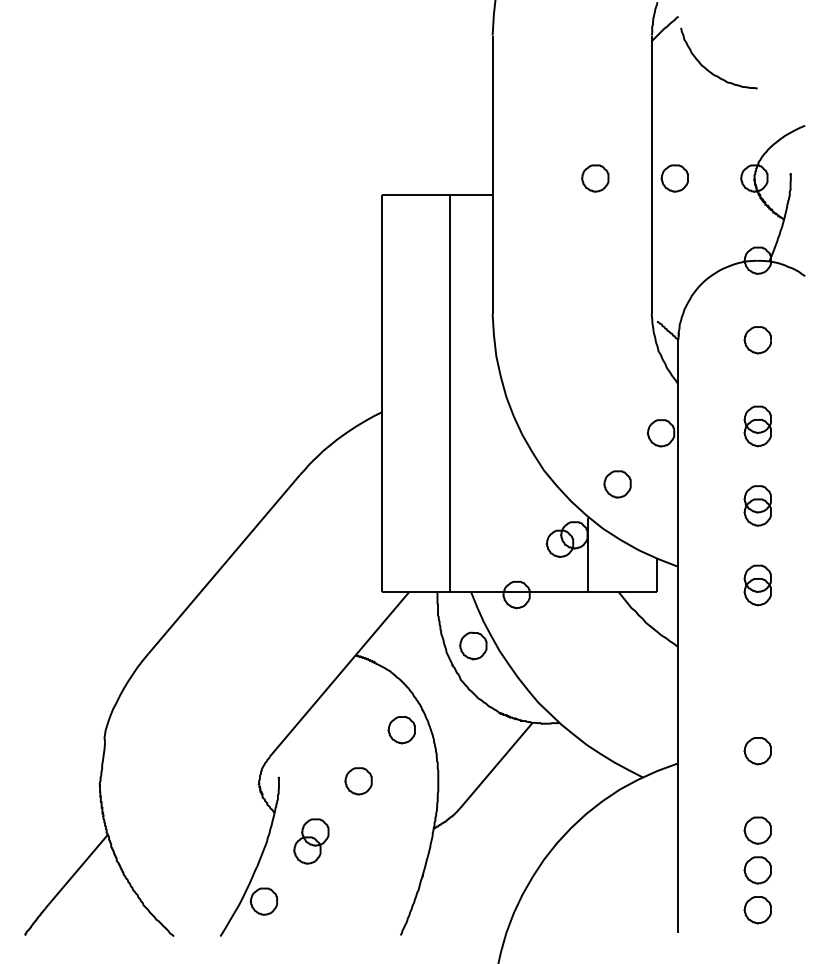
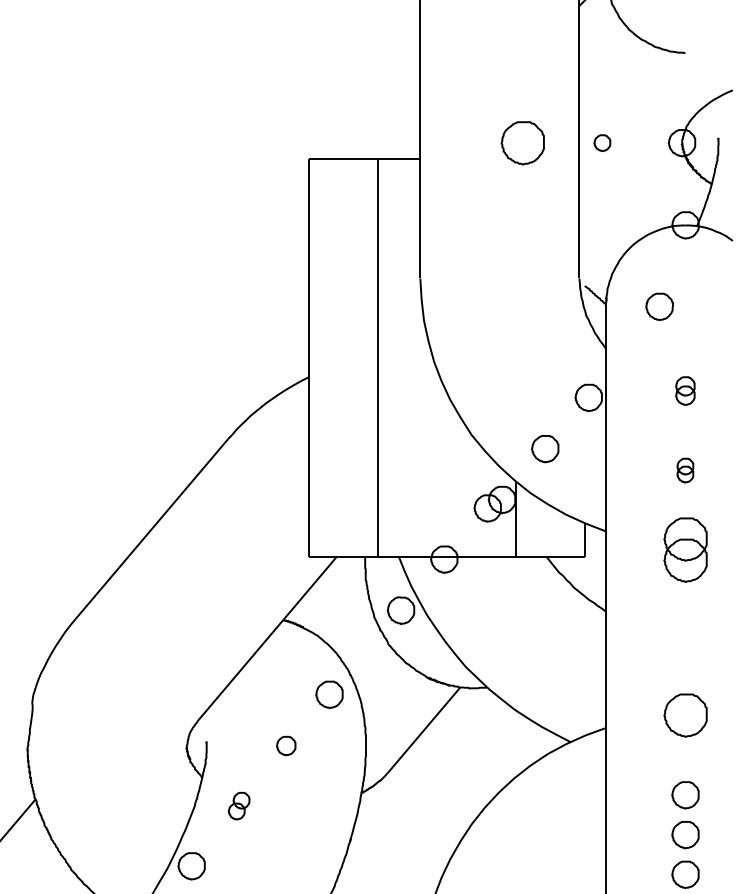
part: (595, 178) -> (523, 143), size x1.6
part: (674, 178) -> (602, 143), size x0.6
part: (757, 340) -> (659, 307), moved
part: (757, 426) -> (685, 391), size x0.7
part: (757, 505) -> (685, 470), size x0.6
part: (757, 585) -> (685, 550), size x1.6
part: (757, 751) -> (685, 716), size x1.6
part: (358, 781) -> (286, 746), size x0.7
part: (311, 841) -> (239, 806), size x0.6

